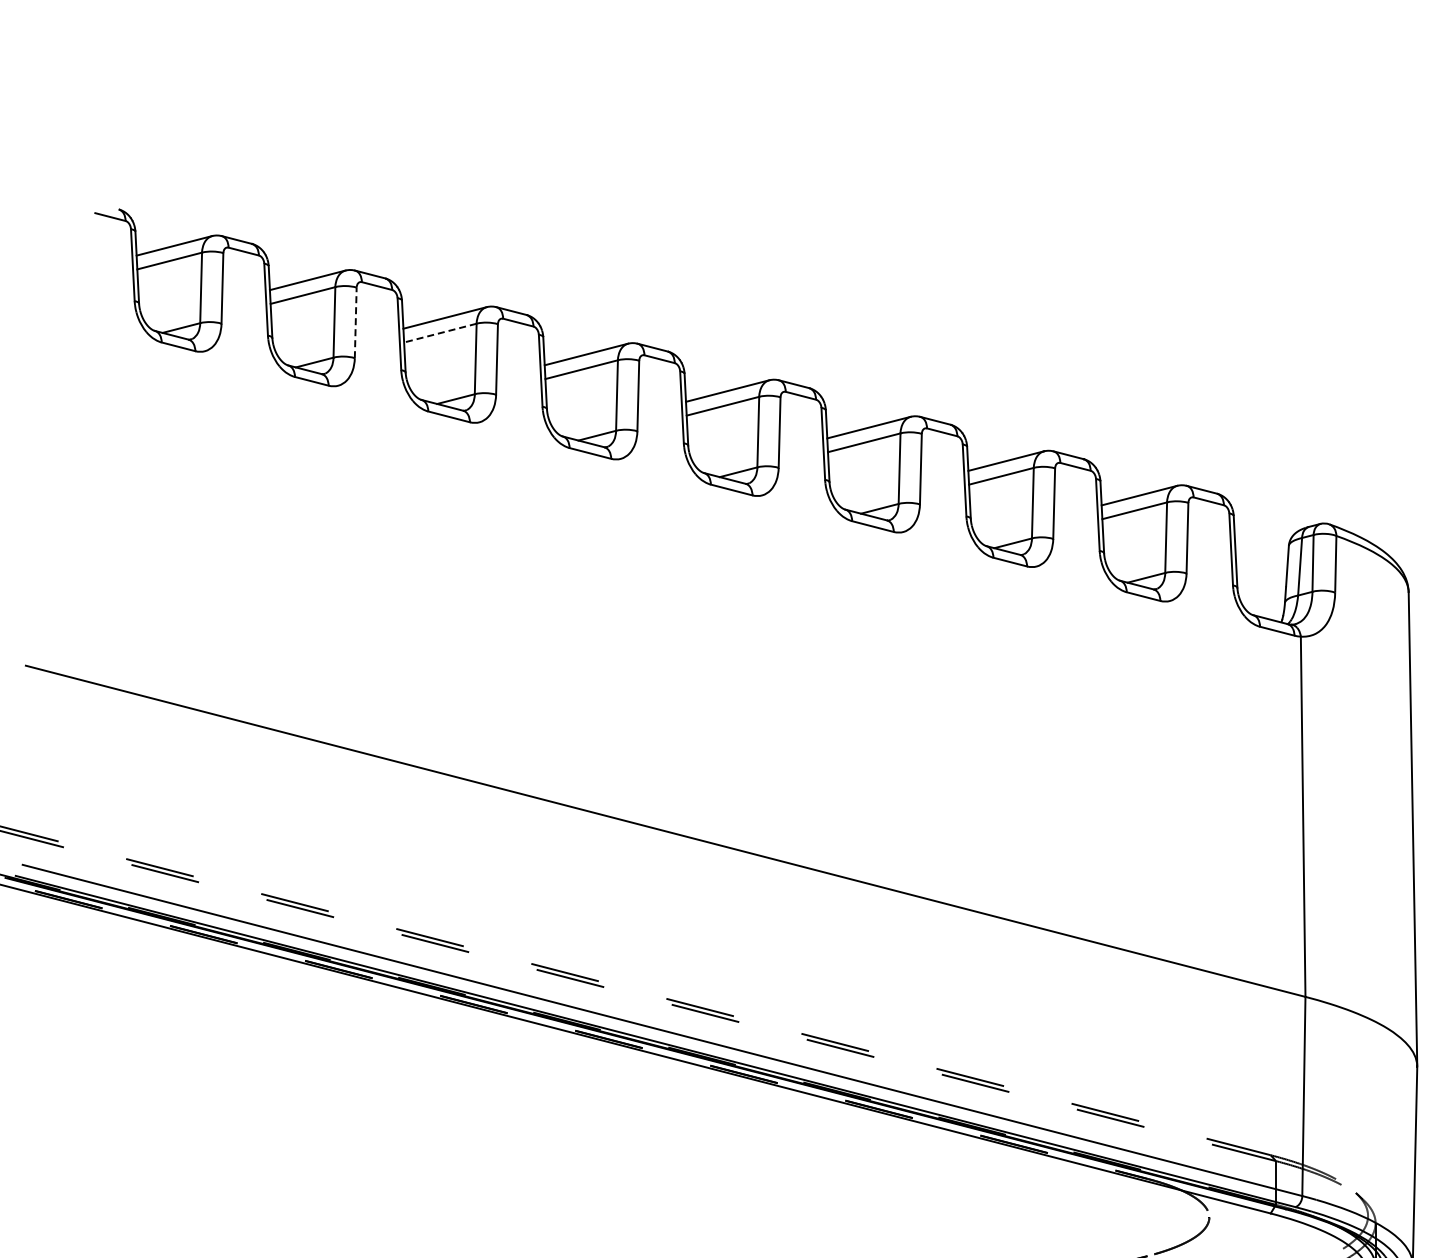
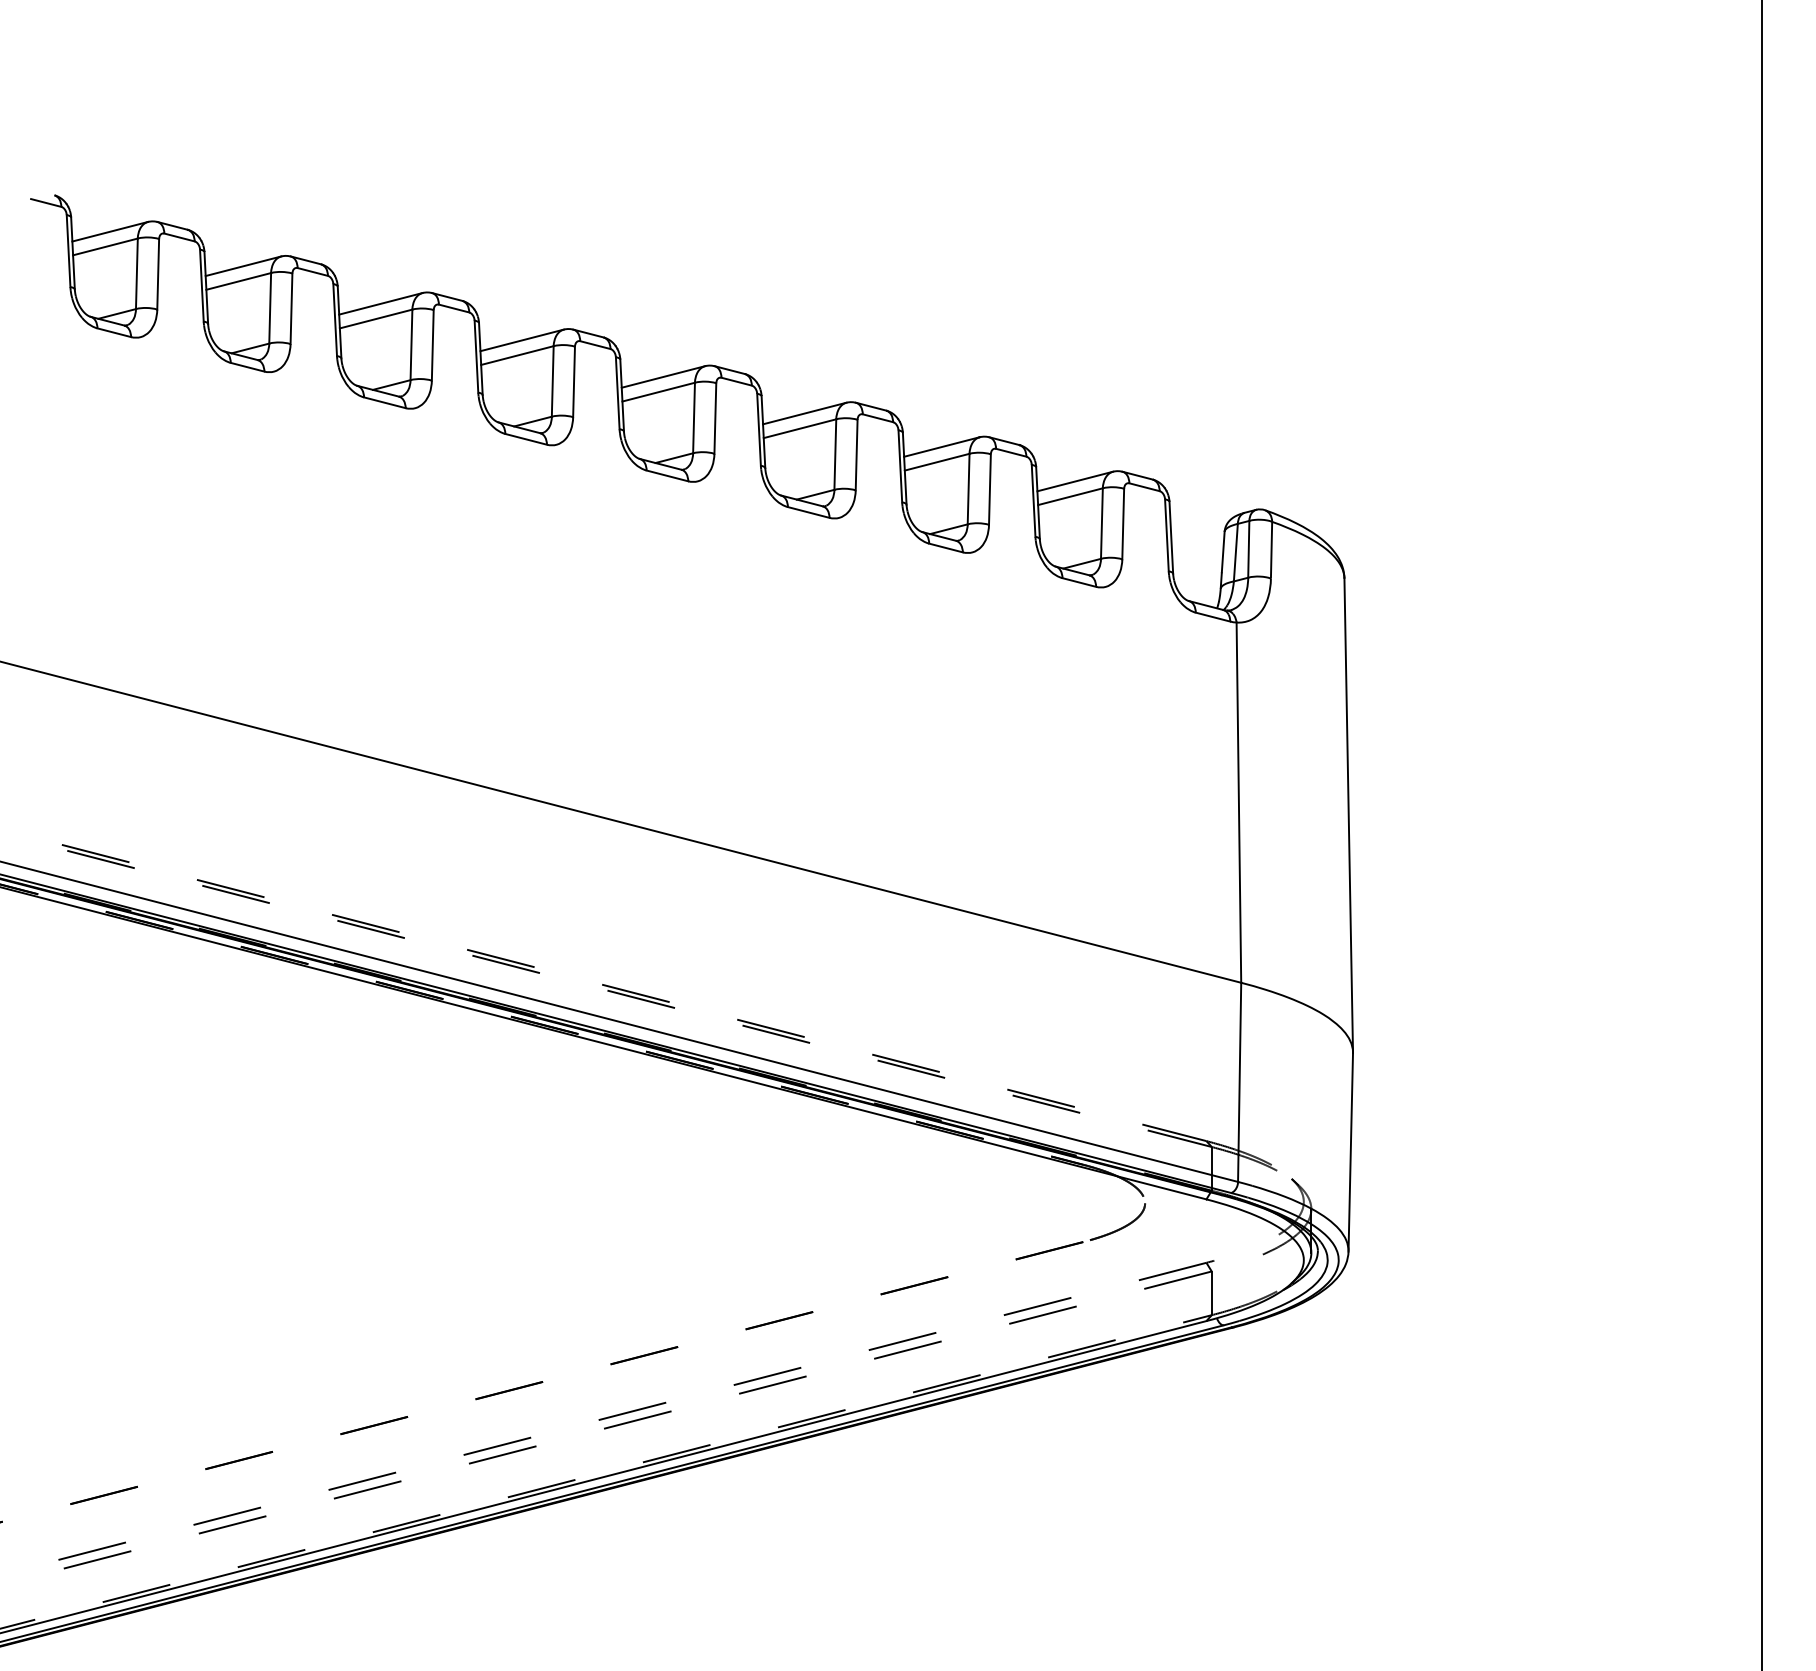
line: (355, 322) -> (291, 308), dashed -> solid
line: (439, 333) -> (375, 319), dashed -> solid

